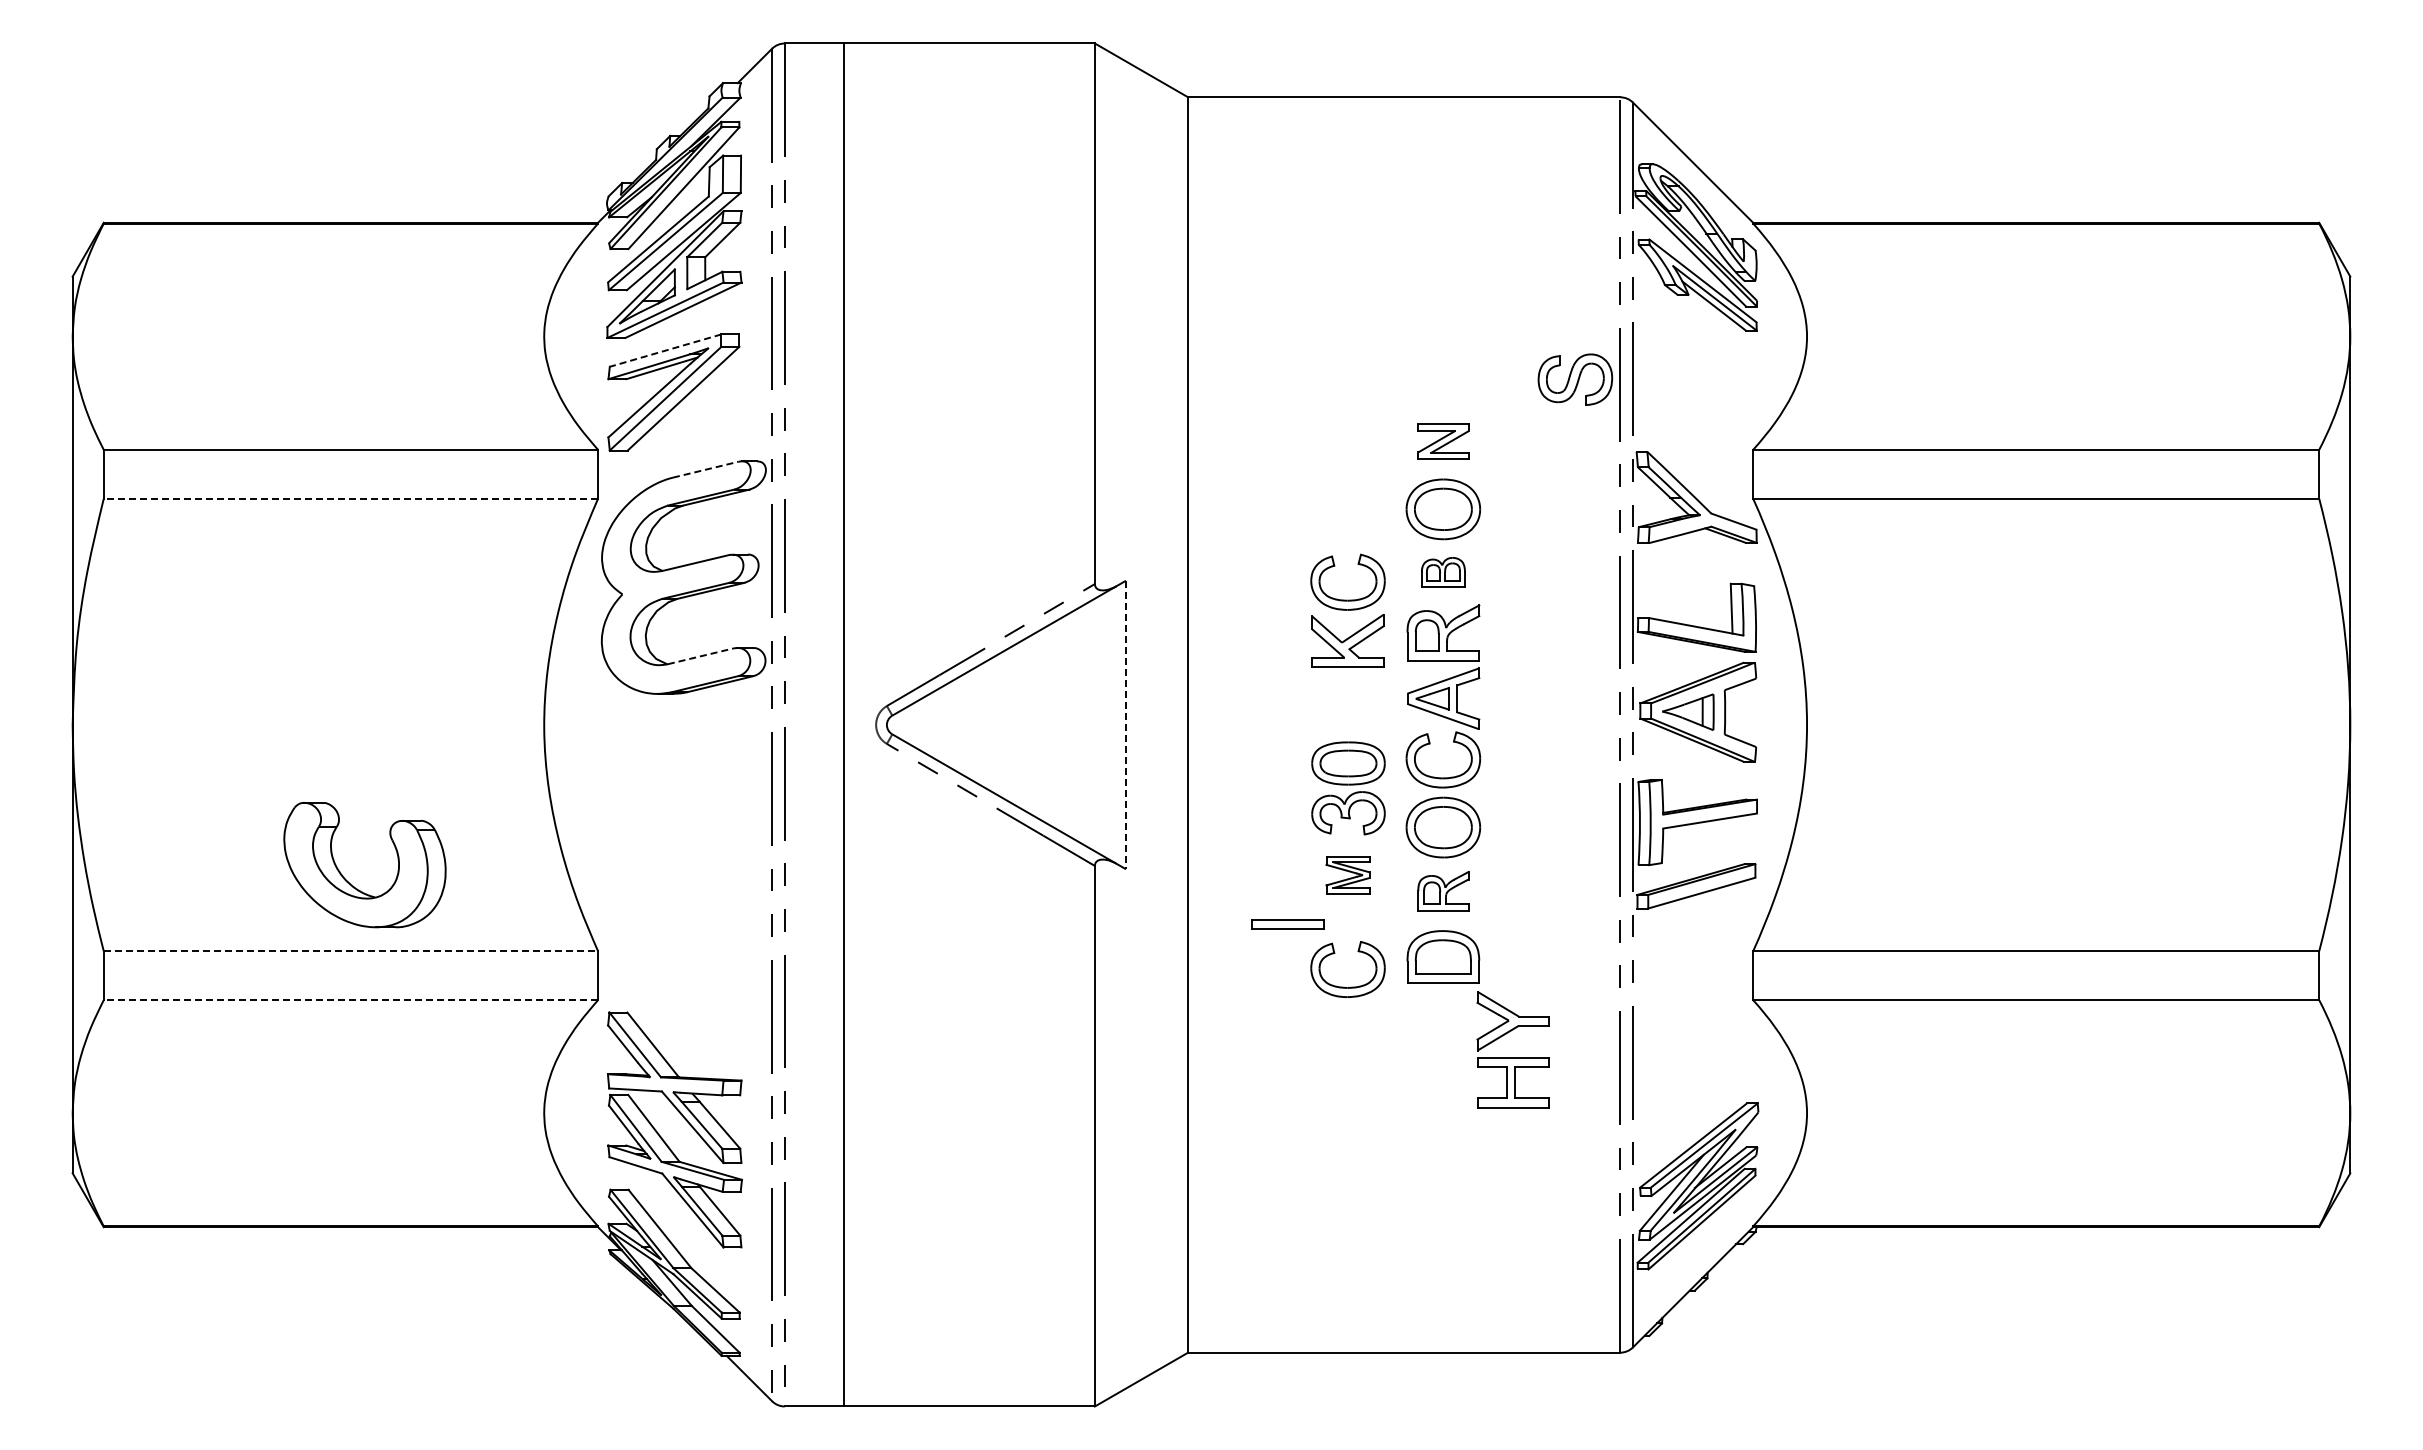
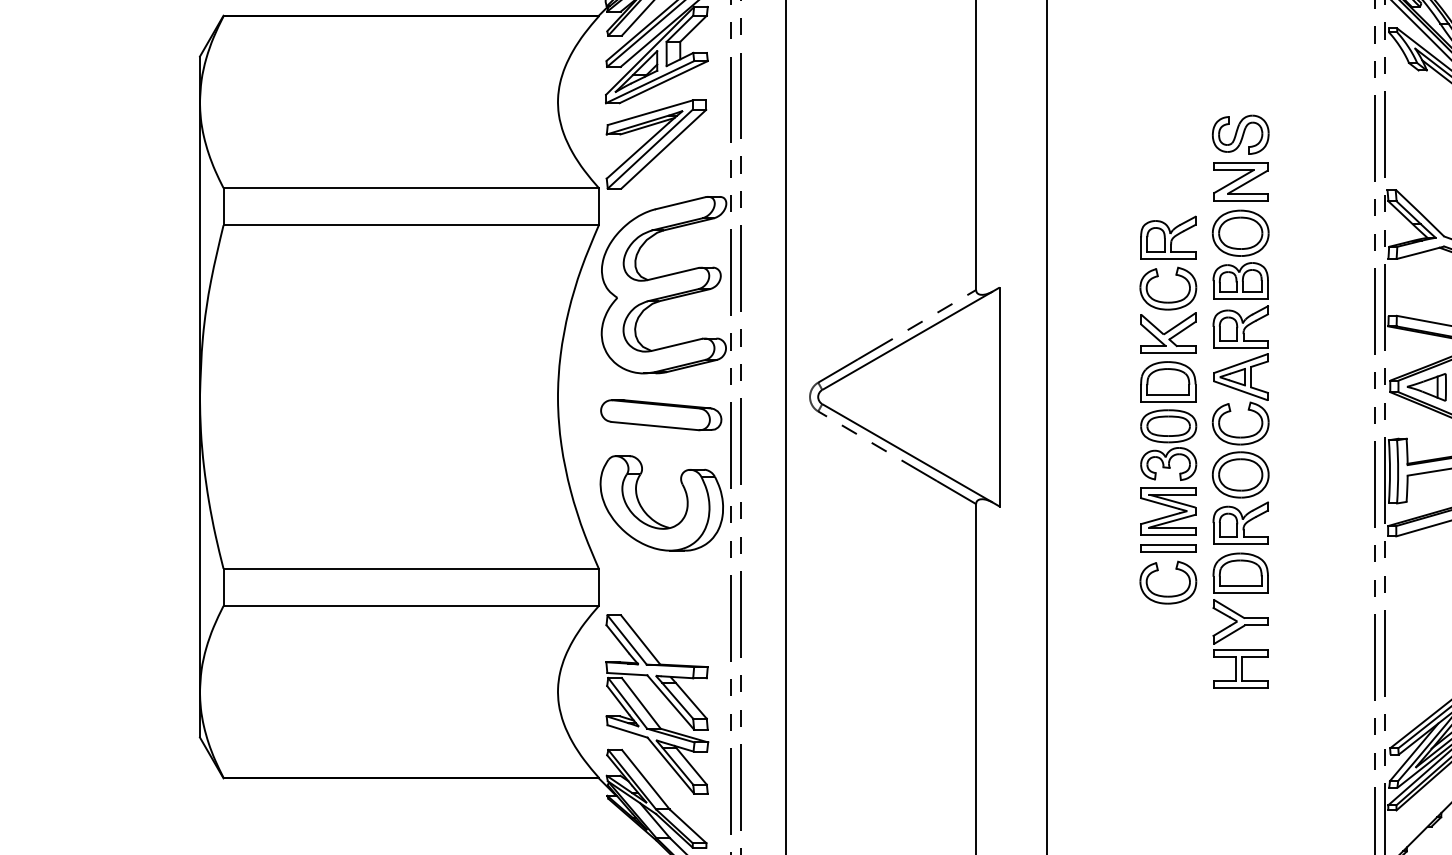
line: (665, 350) -> (650, 112), dashed -> solid
part: (1575, 379) -> (1240, 134), moved
part: (1443, 441) -> (1240, 181), size x1.43
line: (705, 469) -> (680, 203), dashed -> solid
line: (350, 498) -> (410, 225), dashed -> solid
part: (1347, 514) -> (1167, 237), added
part: (1443, 571) -> (1240, 280), size x1.67
line: (701, 656) -> (677, 345), dashed -> solid
part: (1347, 704) -> (1167, 381), added
line: (1125, 725) -> (999, 397), dashed -> solid
part: (680, 748) -> (661, 414), added
part: (1347, 874) -> (1167, 510), size x1.67
part: (348, 881) -> (649, 515), moved
part: (1443, 890) -> (1240, 522), size x1.43
part: (1287, 924) -> (1167, 548), moved
line: (351, 951) -> (411, 569), dashed -> solid
line: (350, 1000) -> (410, 606), dashed -> solid
part: (1512, 1057) -> (1240, 649), moved

